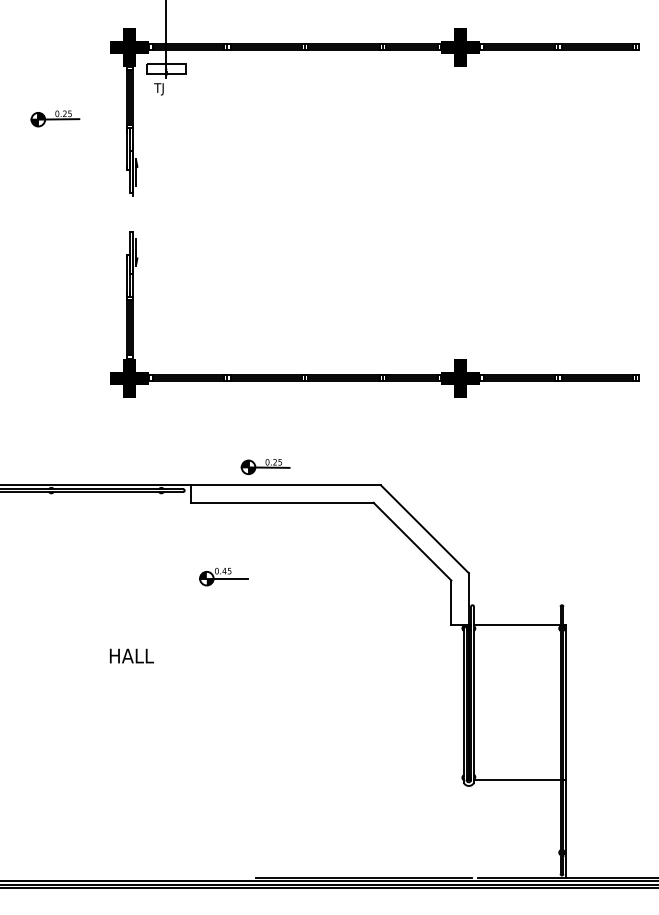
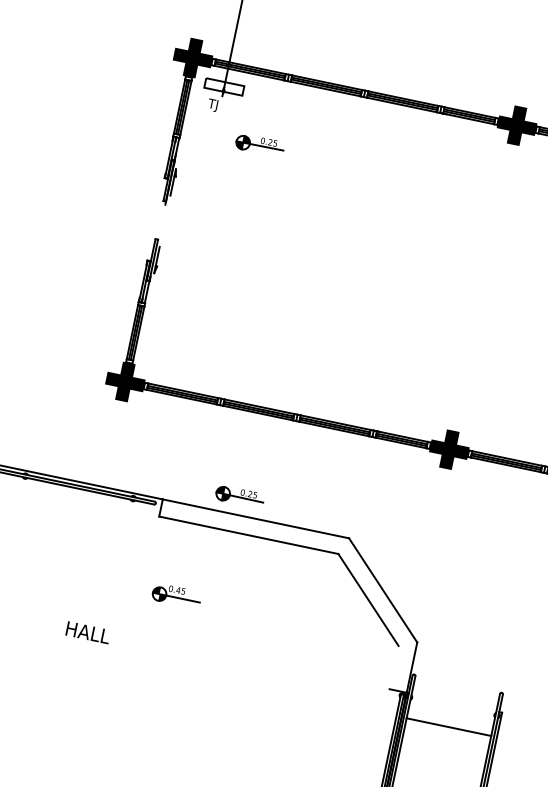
part: (55, 118) -> (260, 145), moved
line: (451, 602) -> (394, 667), removed
line: (517, 624) -> (449, 727), moved
text: (131, 655) -> (87, 632), moved

